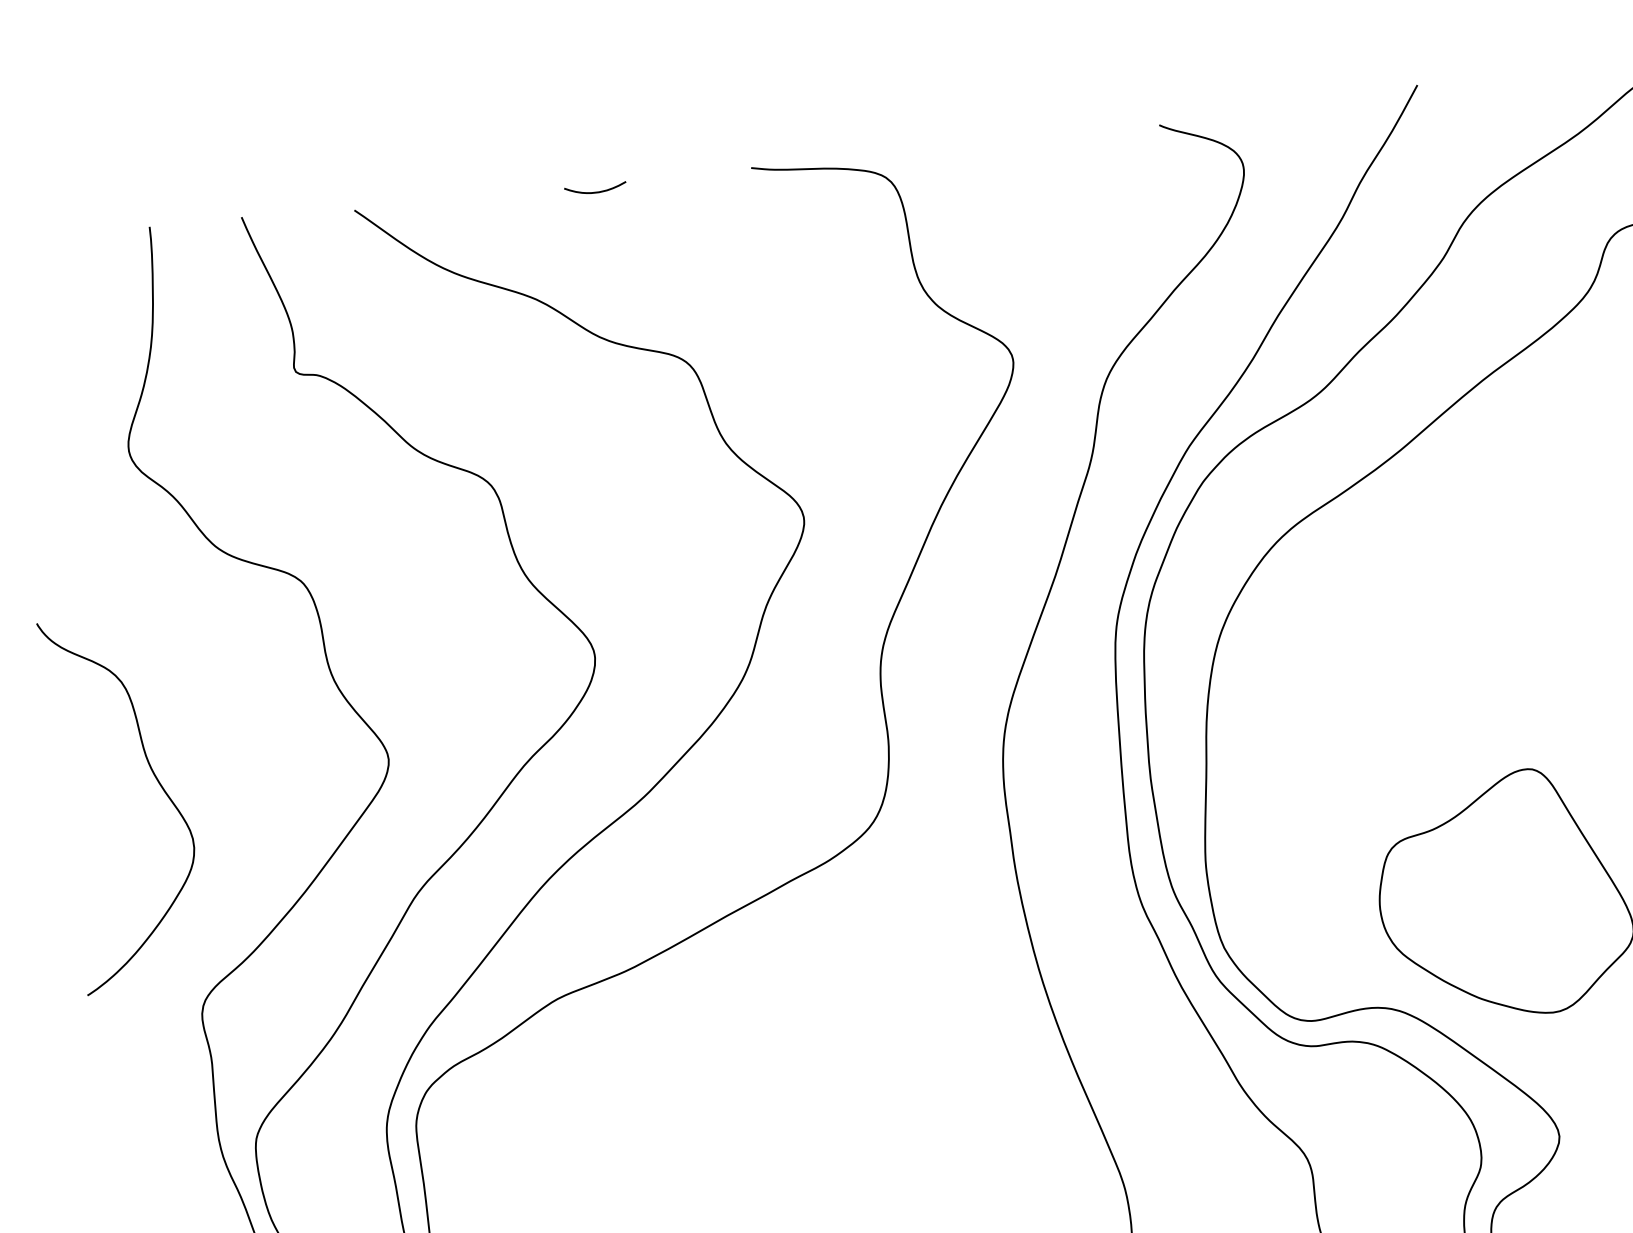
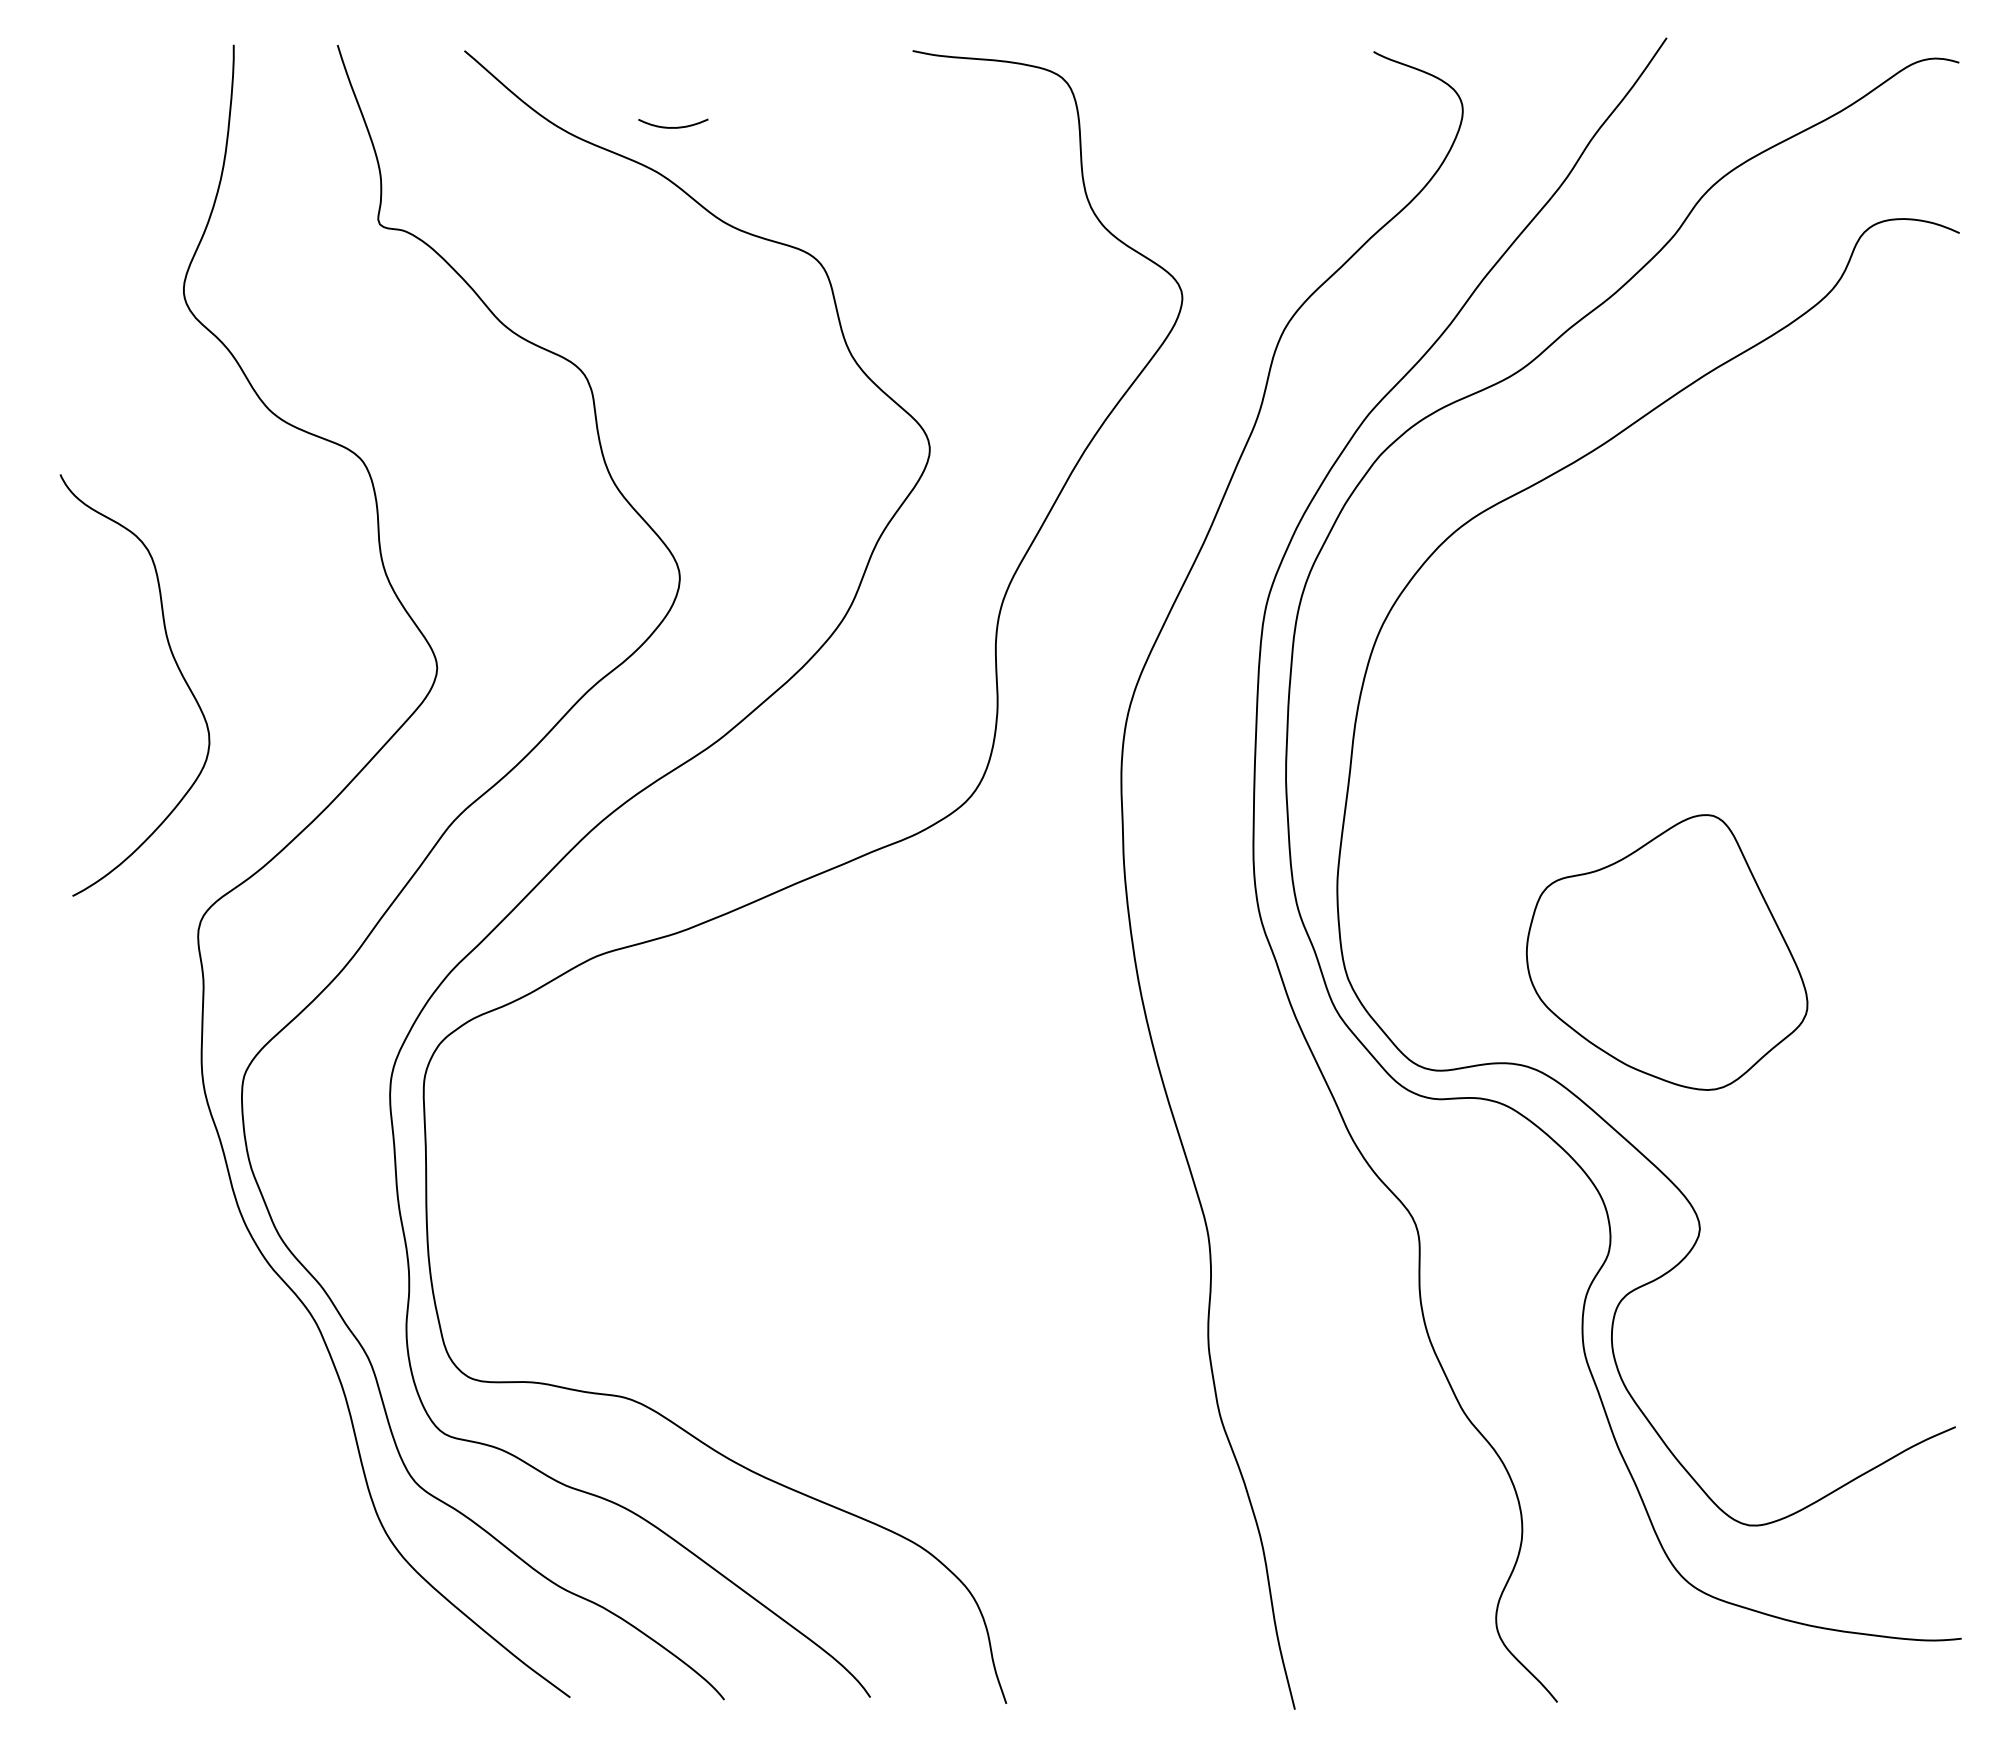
curve: (596, 192) -> (673, 127), moved

